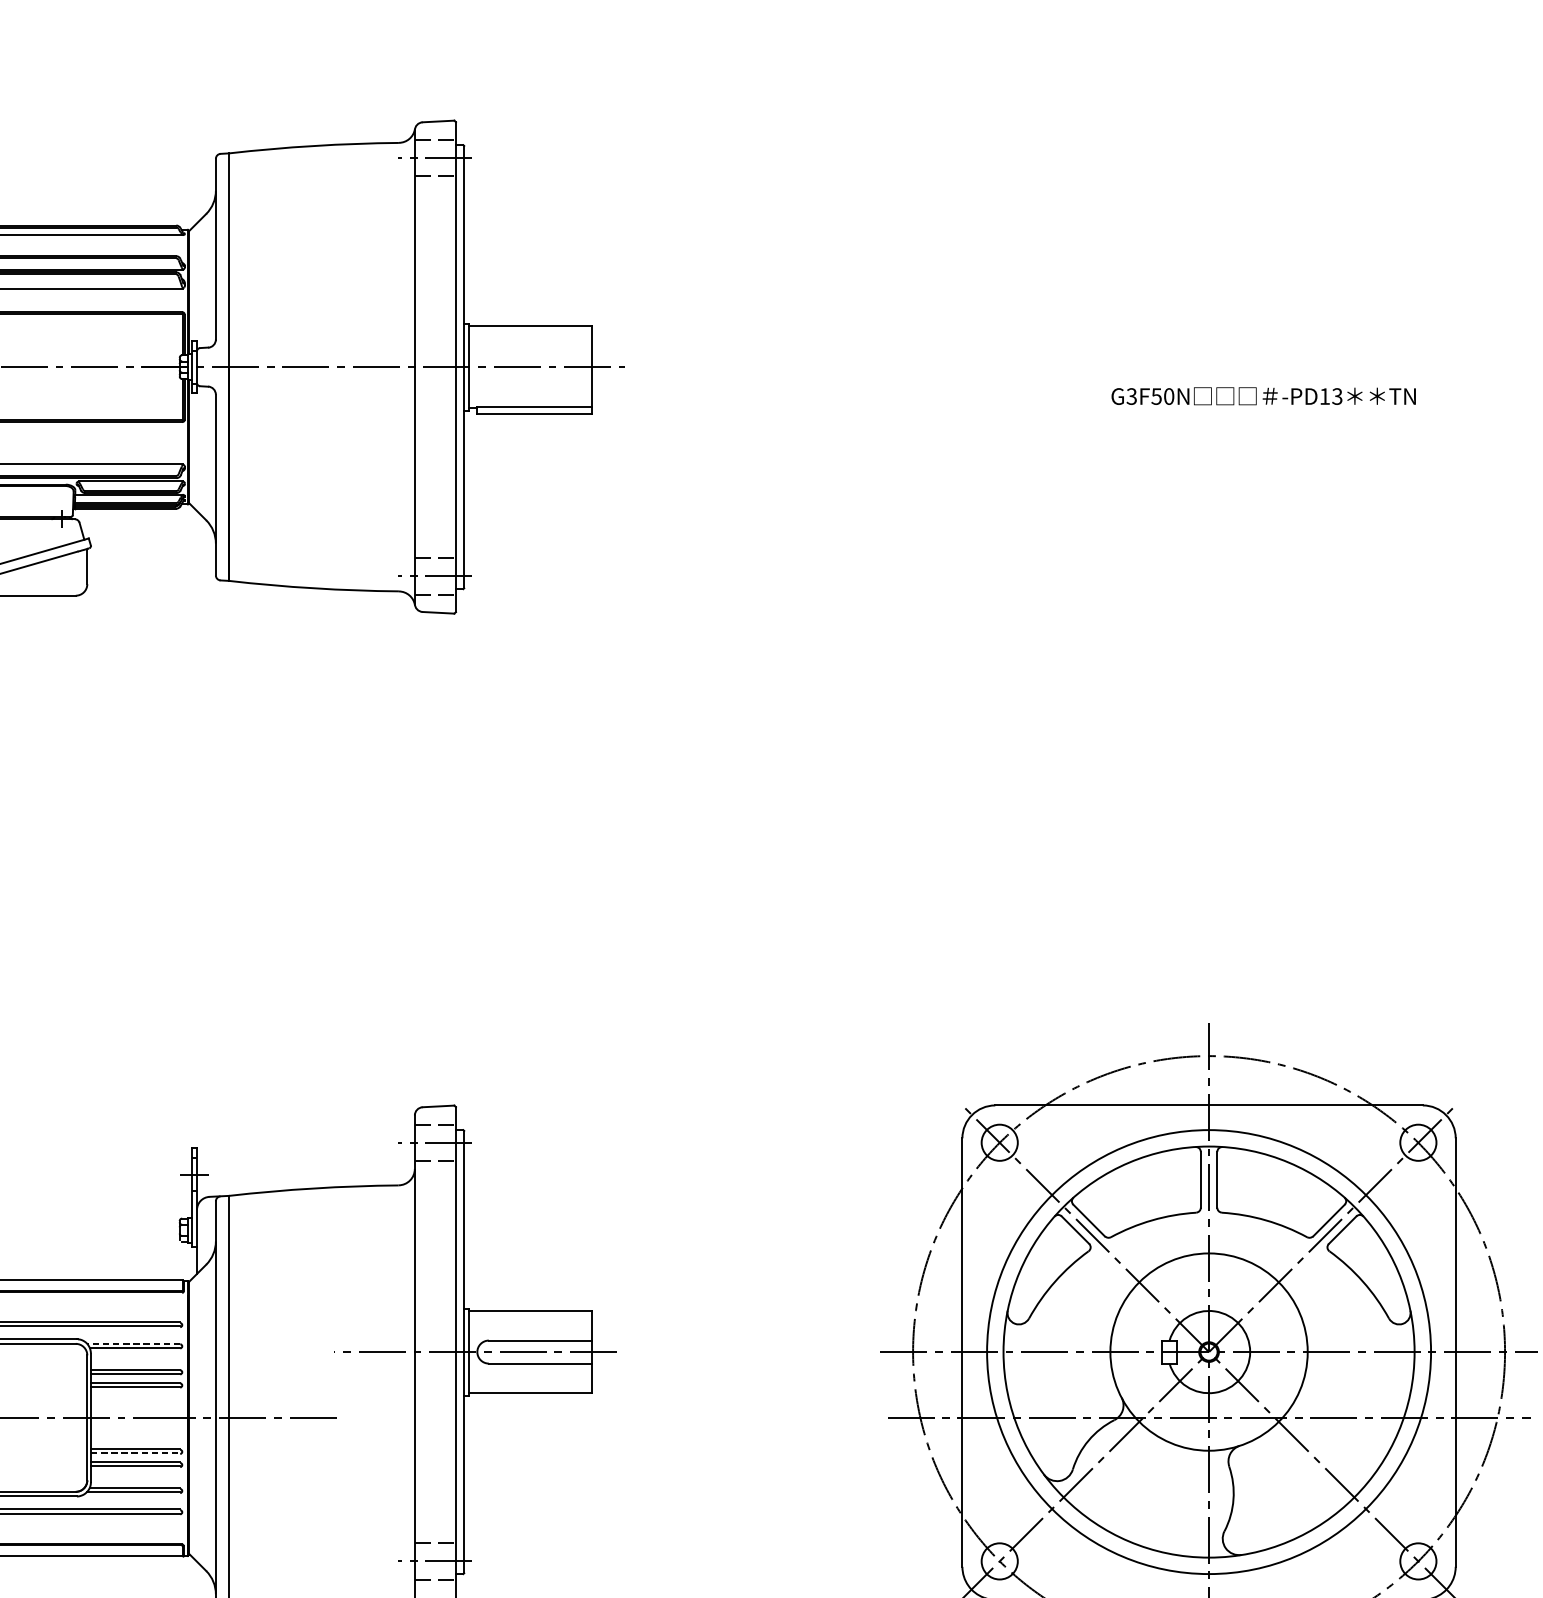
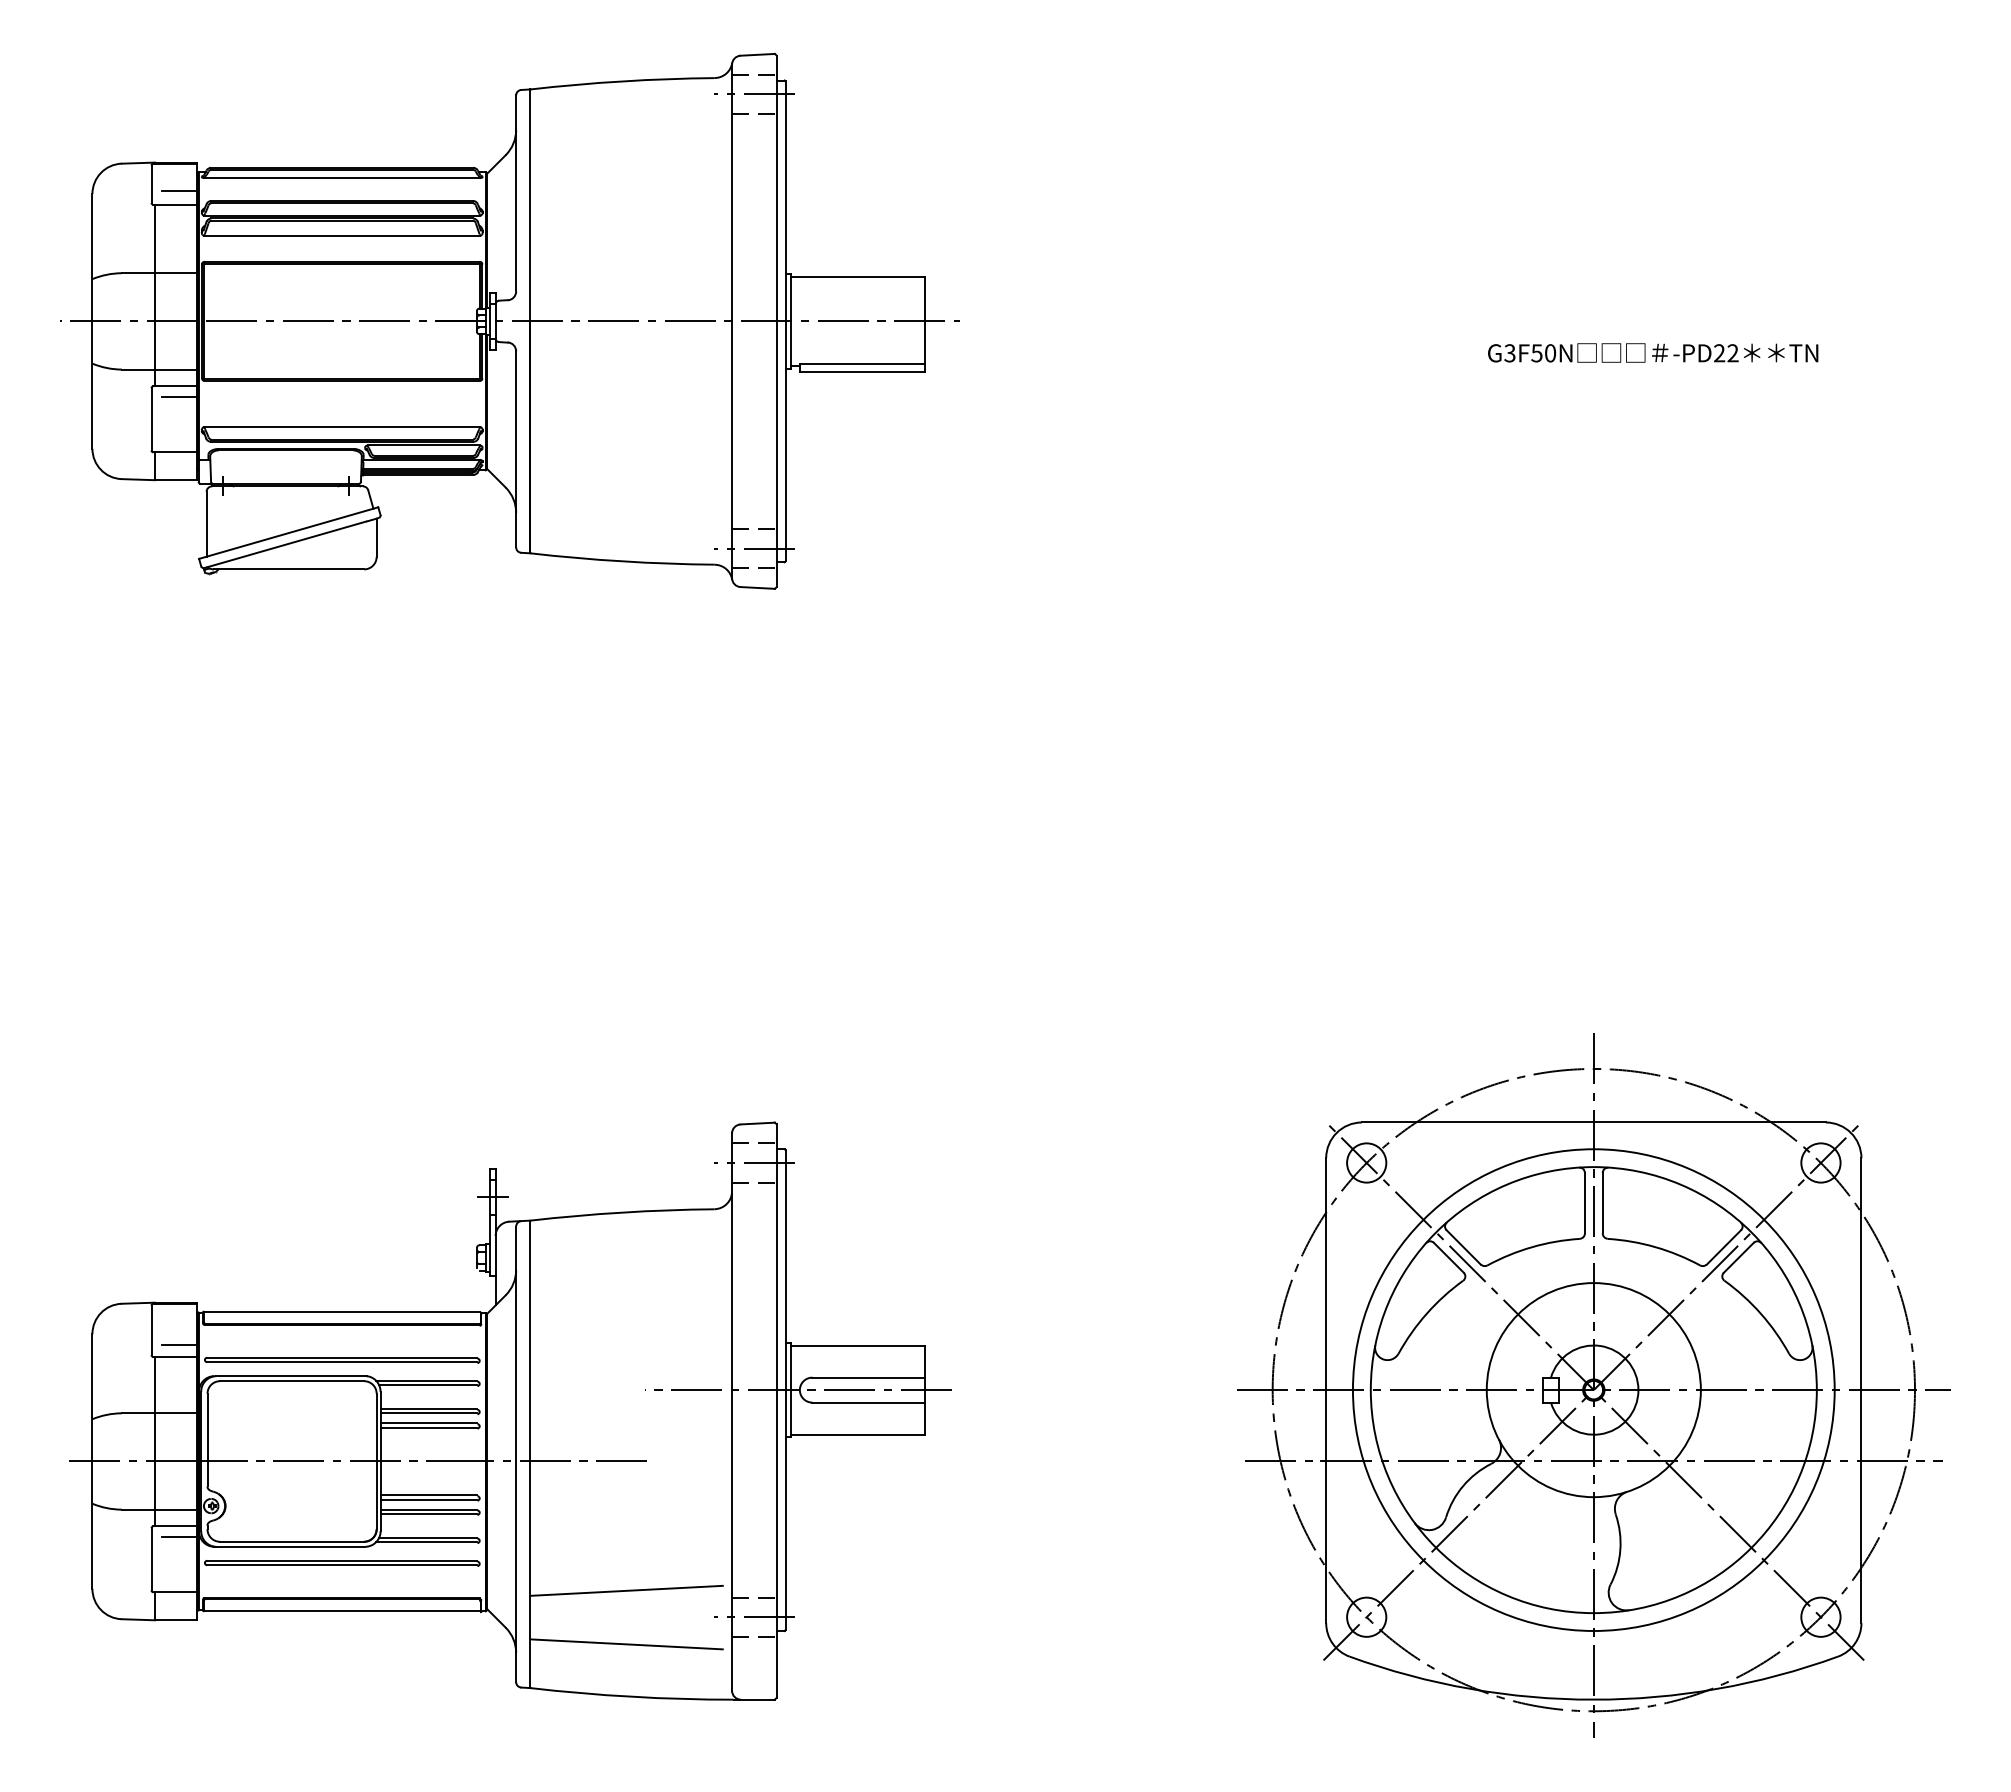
text: (1331, 396) -> (1726, 353), -PD13 -> -PD22
line: (133, 1343) -> (426, 1380), dashed -> solid
line: (136, 1452) -> (429, 1499), dashed -> solid
line: (317, 1536) -> (626, 1590), added
line: (317, 1586) -> (626, 1644), added

